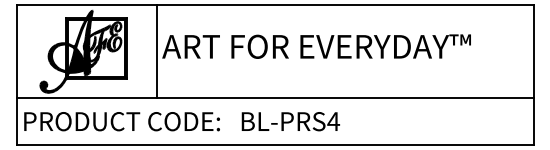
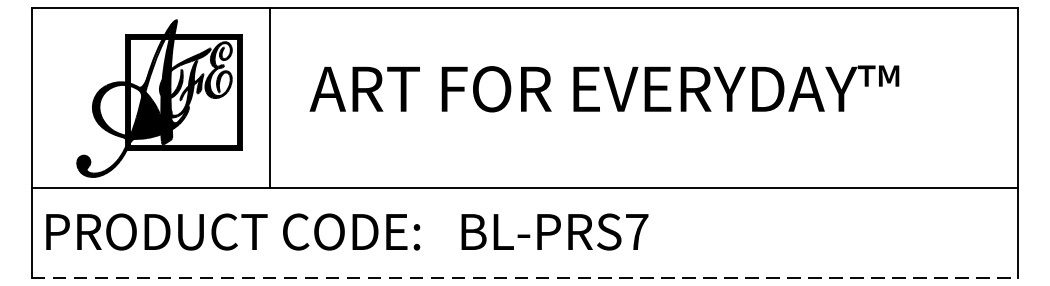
line: (157, 51) -> (270, 98), moved
text: (333, 121) -> (636, 231), BL-PRS4 -> BL-PRS7
line: (274, 145) -> (524, 277), solid -> dashed

